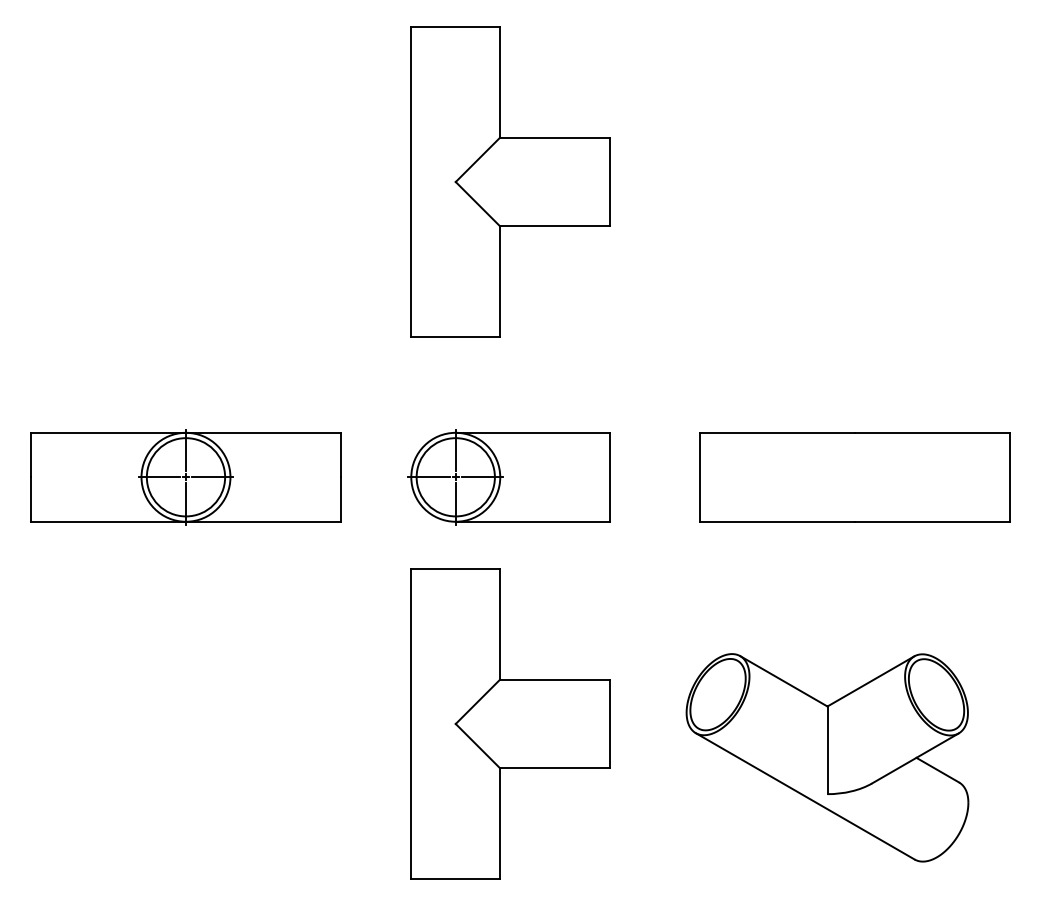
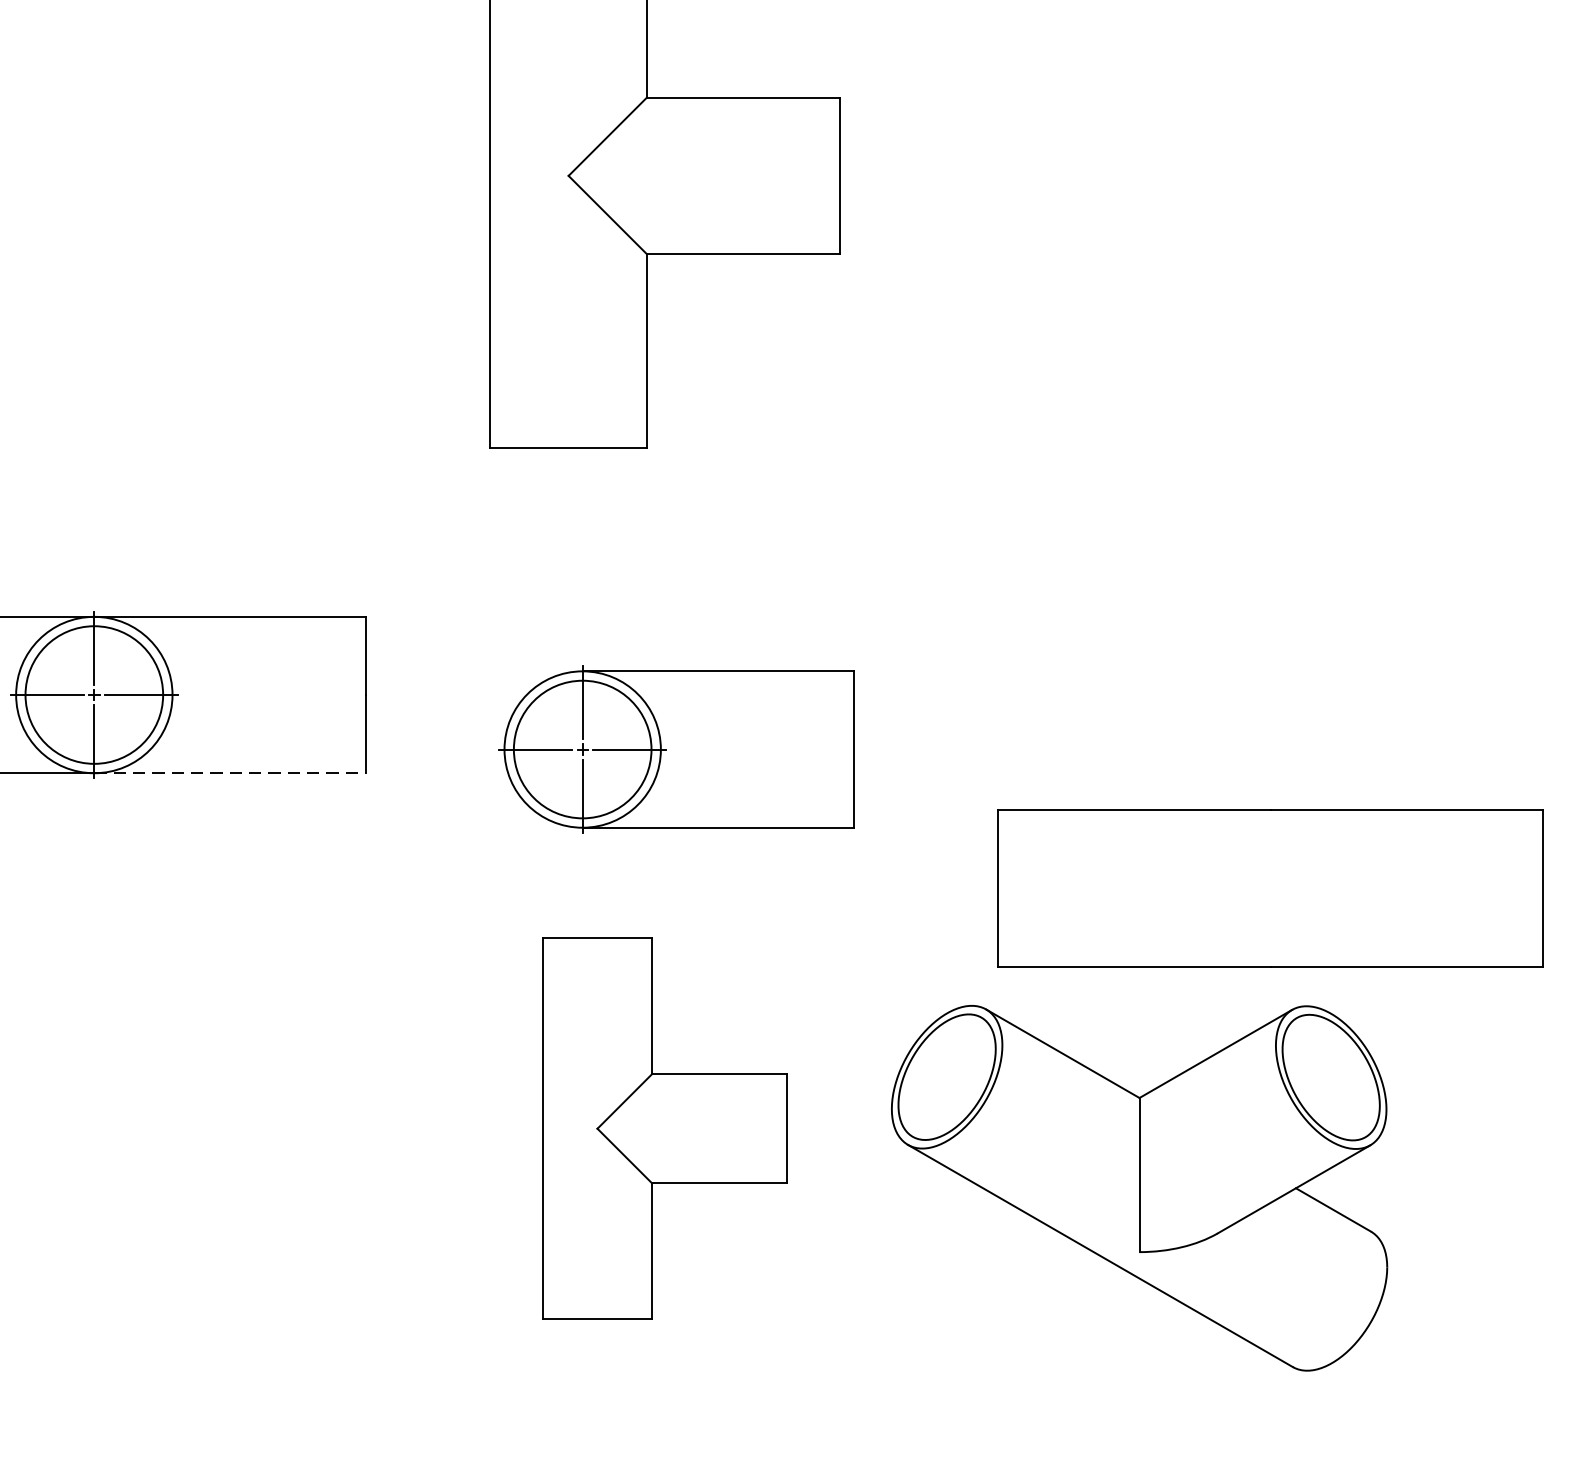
part: (508, 477) -> (675, 749), moved
part: (854, 477) -> (1269, 888), moved
line: (263, 521) -> (230, 772), solid -> dashed
part: (510, 723) -> (664, 1127), size x0.7
part: (827, 757) -> (1139, 1187), moved

